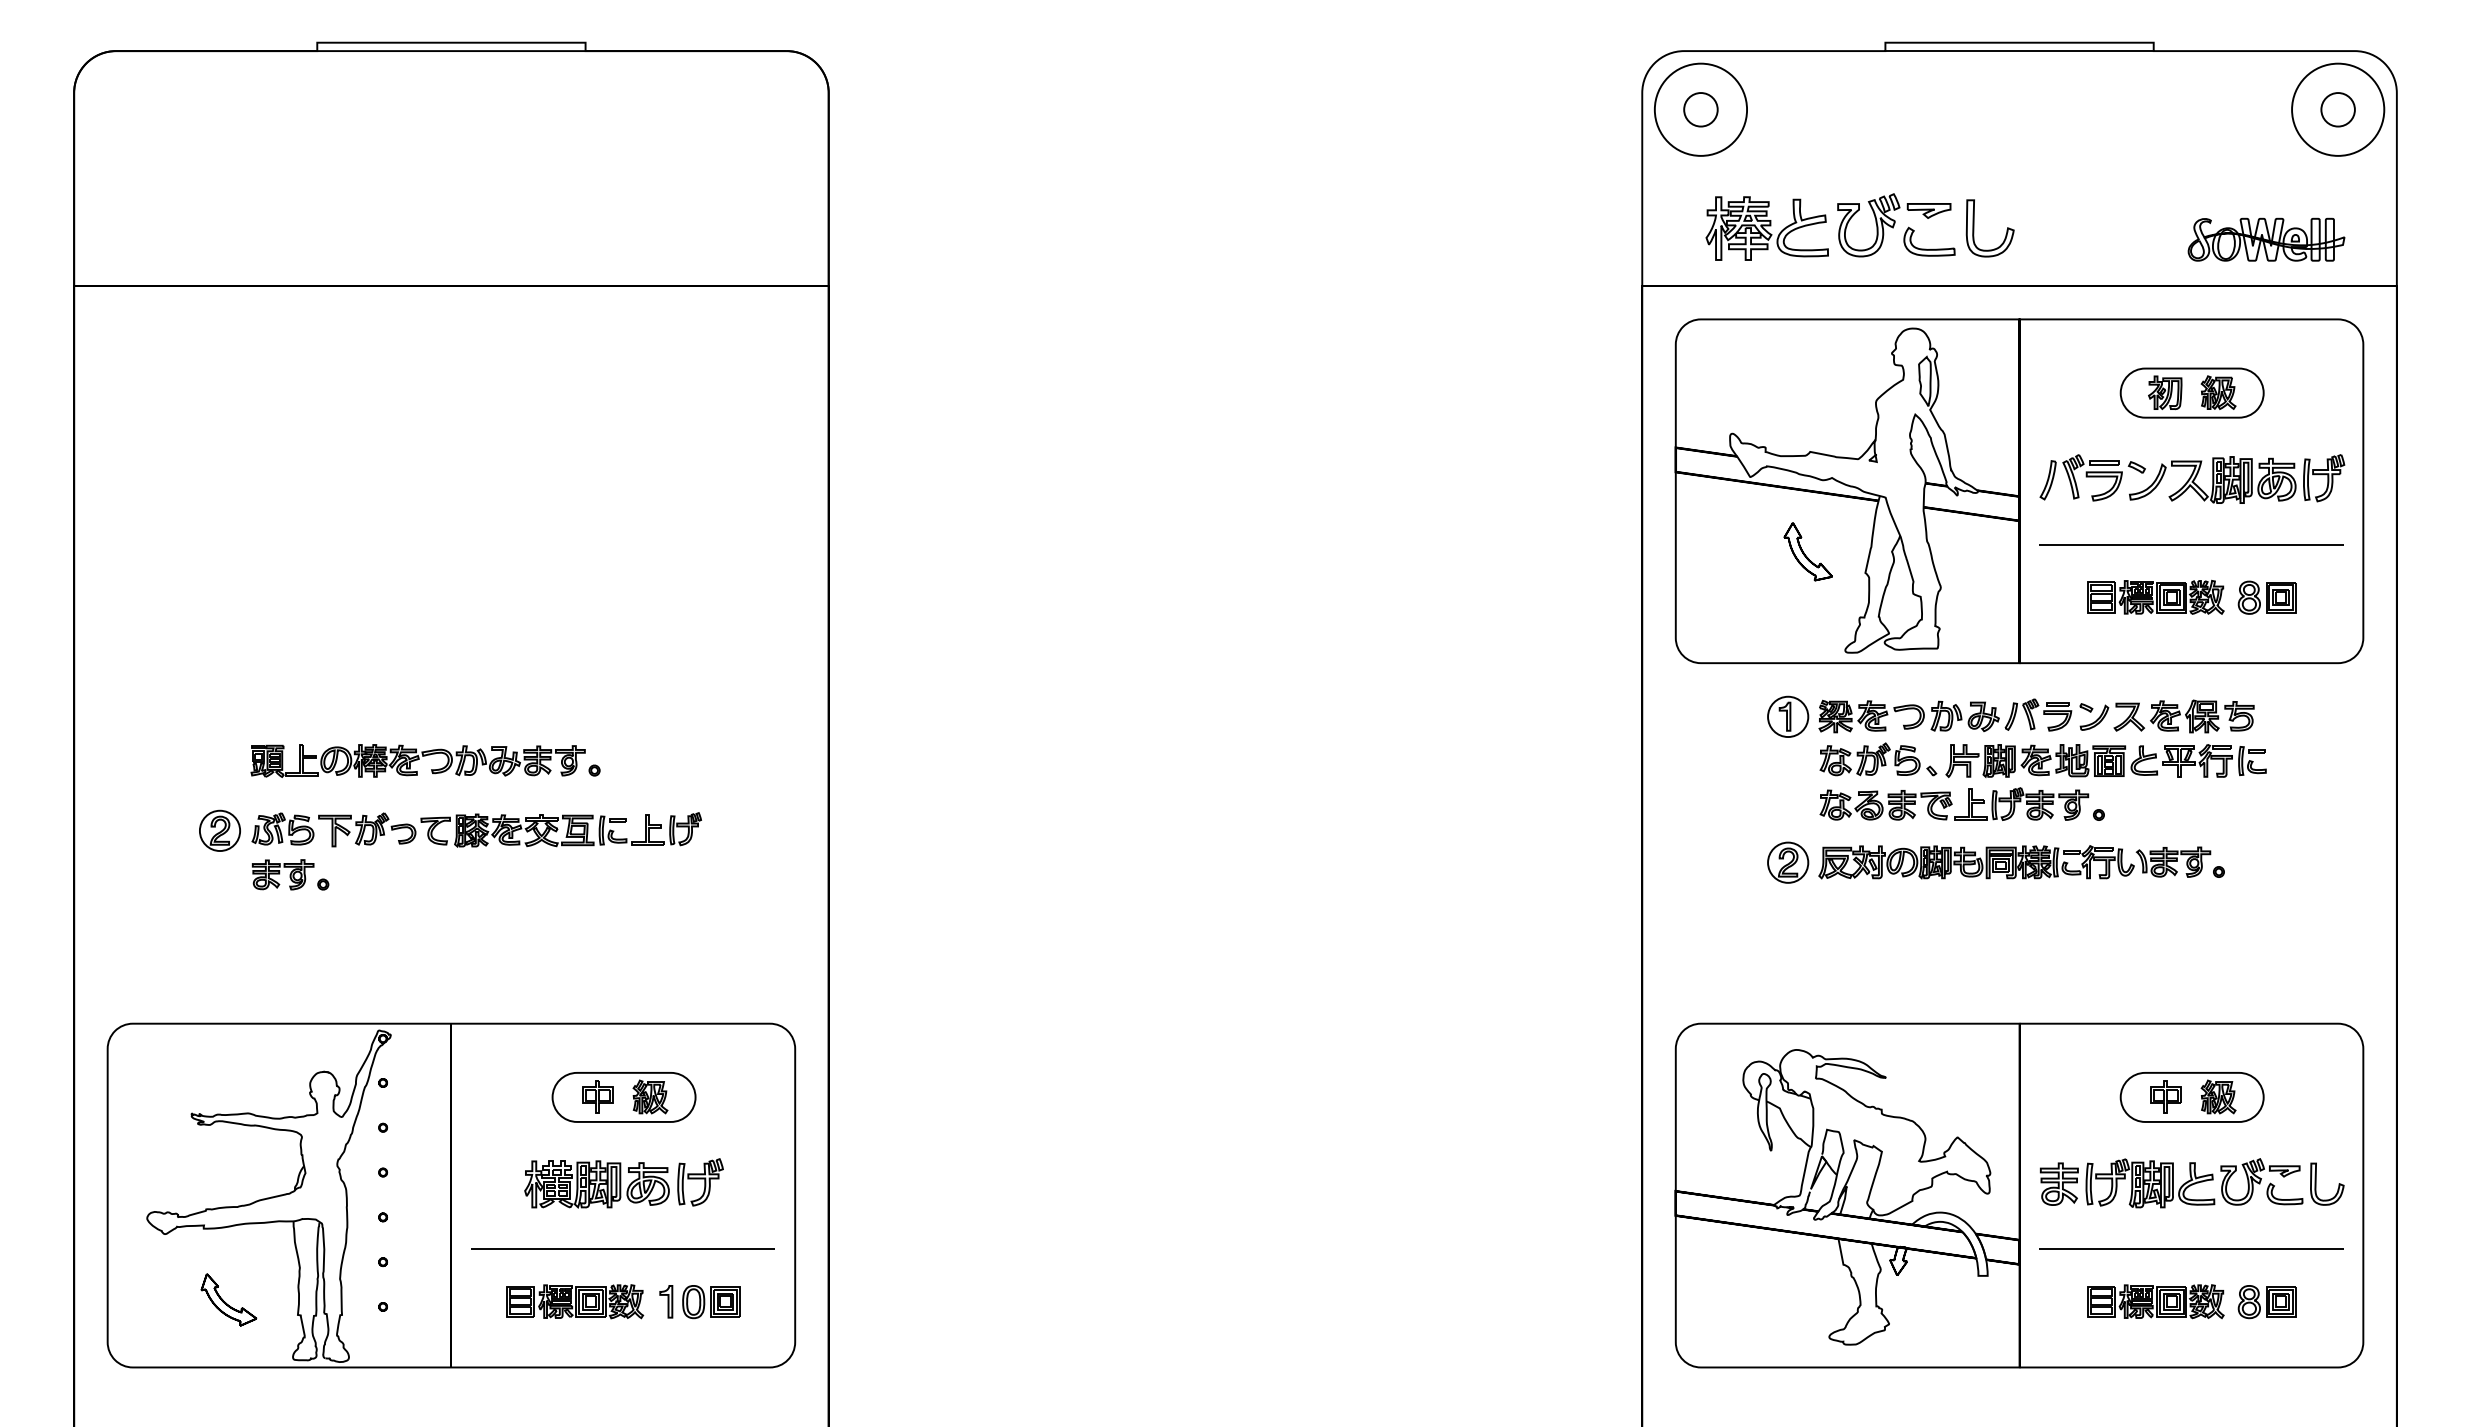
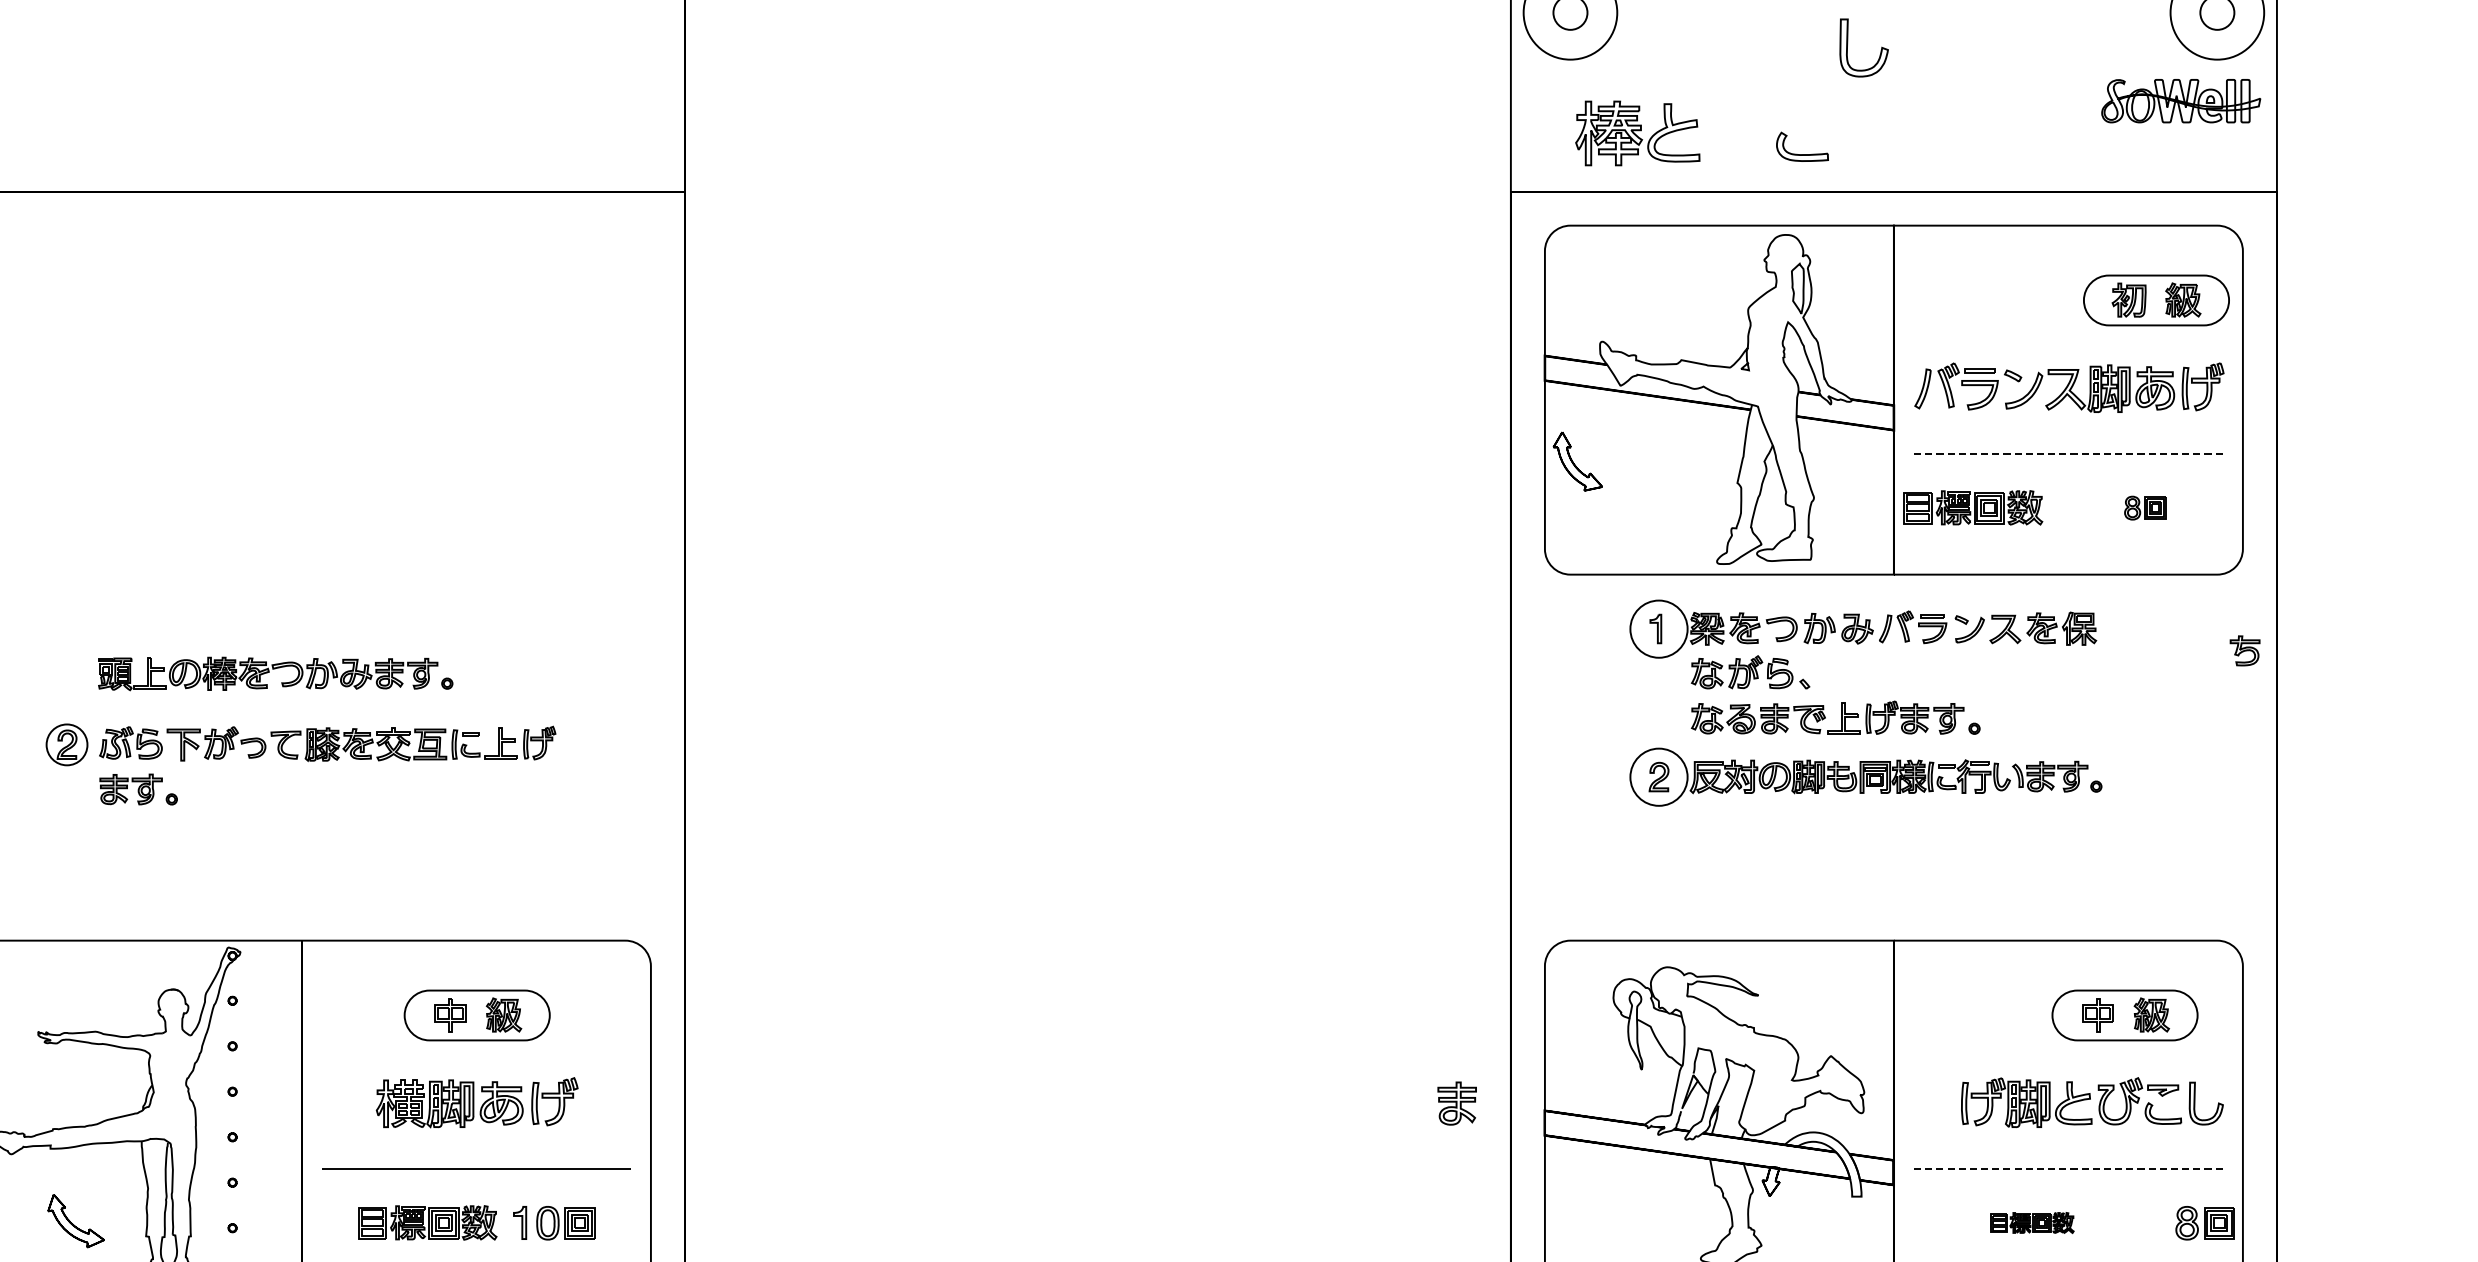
part: (1894, 225) -> (1766, 130), removed
part: (1974, 228) -> (1848, 48), moved
part: (2266, 239) -> (2181, 100), moved
part: (2191, 392) -> (2155, 299), moved
line: (2191, 544) -> (2068, 454), solid -> dashed
part: (1807, 551) -> (1577, 461), moved
part: (2155, 596) -> (1973, 506), moved
part: (2266, 597) -> (2144, 507), size x0.7
circle: (1788, 716) -> (1659, 628), size x1.4
part: (2239, 716) -> (2245, 651), moved
part: (2105, 760) -> (1981, 673), removed
circle: (1788, 862) -> (1659, 776), size x1.4
part: (2191, 1097) -> (2124, 1015), moved
part: (2058, 1183) -> (1456, 1102), moved
line: (2191, 1248) -> (2068, 1168), solid -> dashed
part: (2155, 1301) -> (2031, 1222), size x0.6
part: (2266, 1302) -> (2204, 1223), moved

